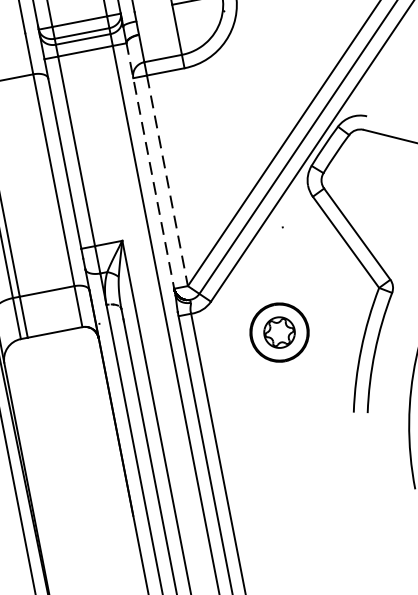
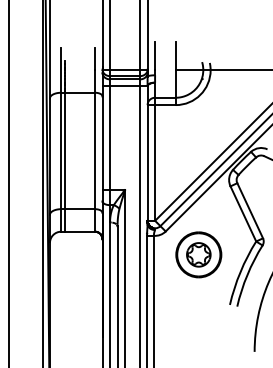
line: (150, 168) -> (147, 154), dashed -> solid
line: (167, 179) -> (155, 162), dashed -> solid
part: (278, 331) -> (198, 254), size x1.43

